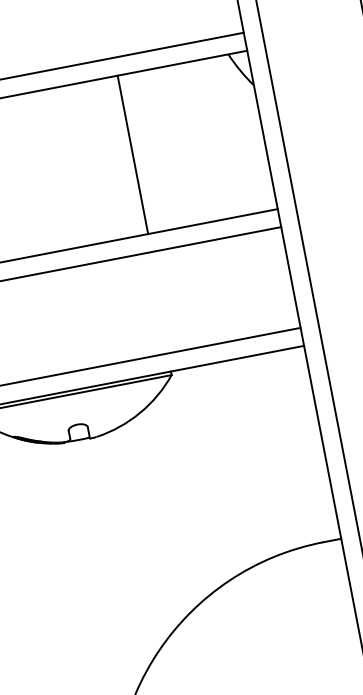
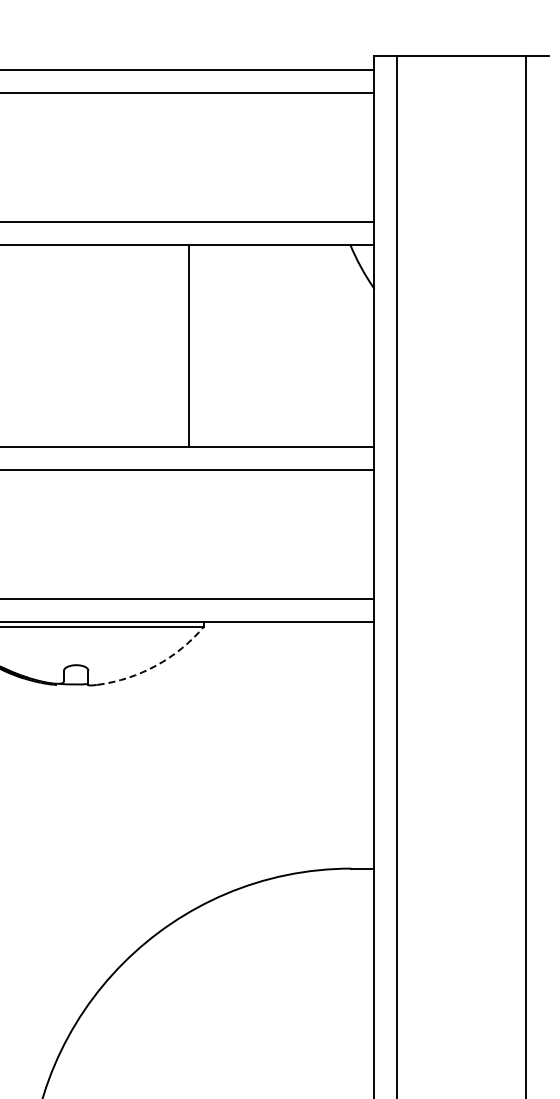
line: (132, 154) -> (188, 345), moved
arc: (140, 412) -> (156, 665), solid -> dashed

